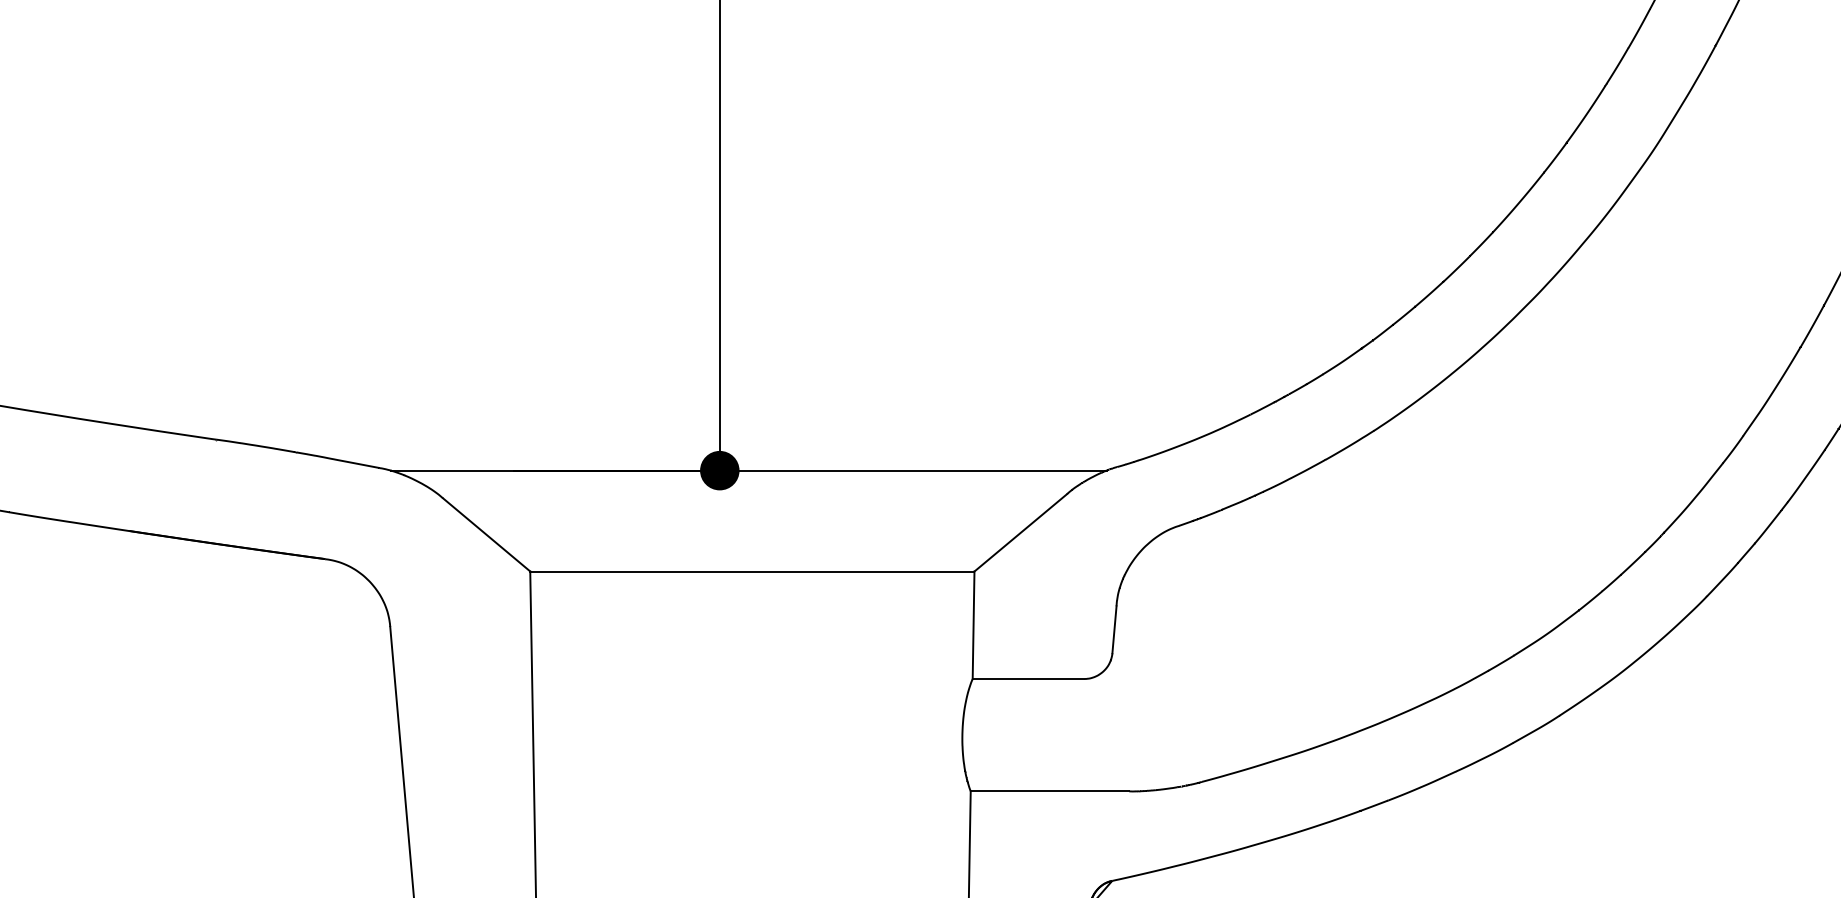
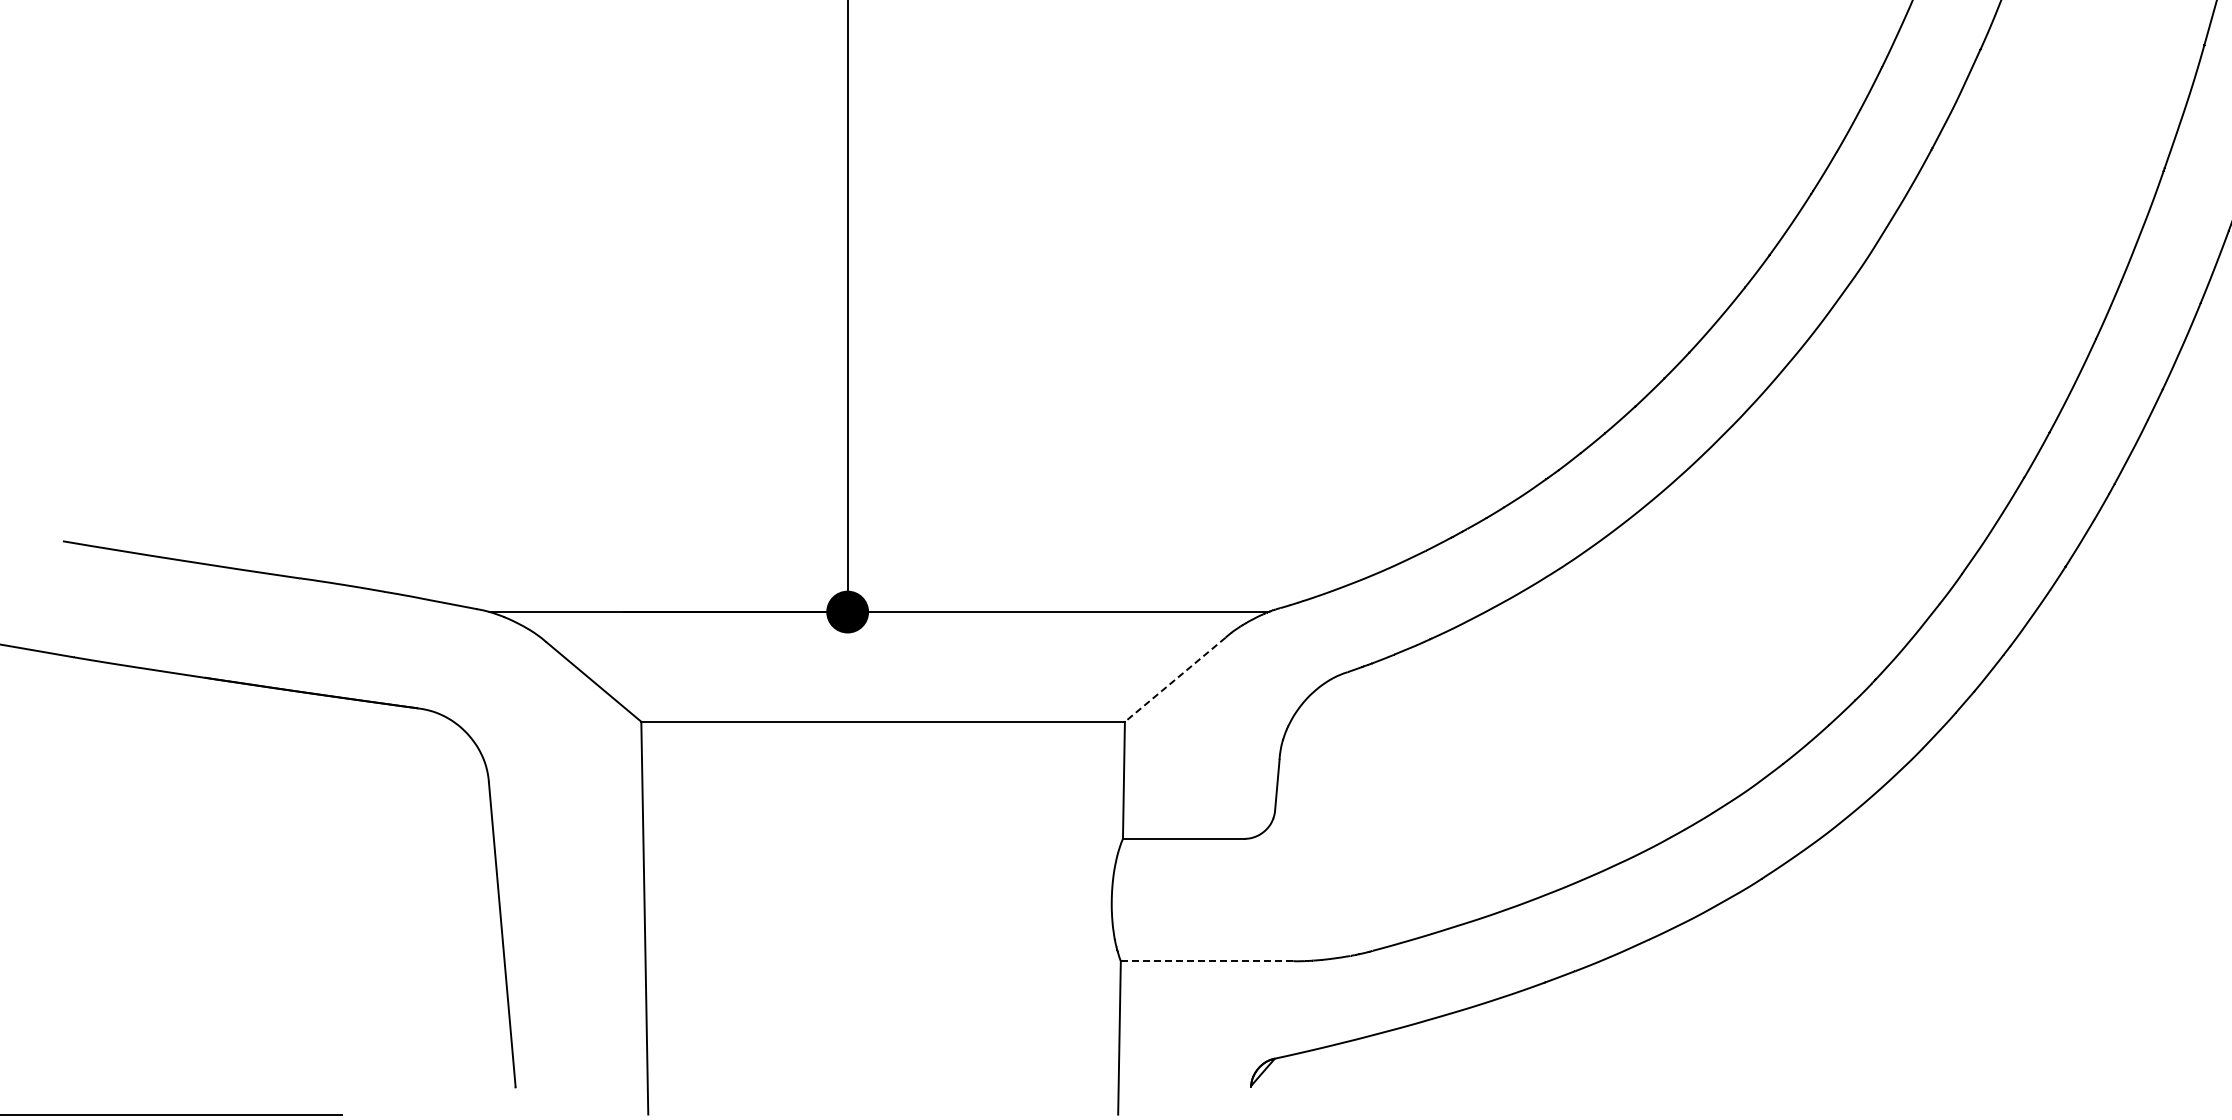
line: (1020, 532) -> (1175, 679), solid -> dashed
line: (1050, 791) -> (1207, 961), solid -> dashed

